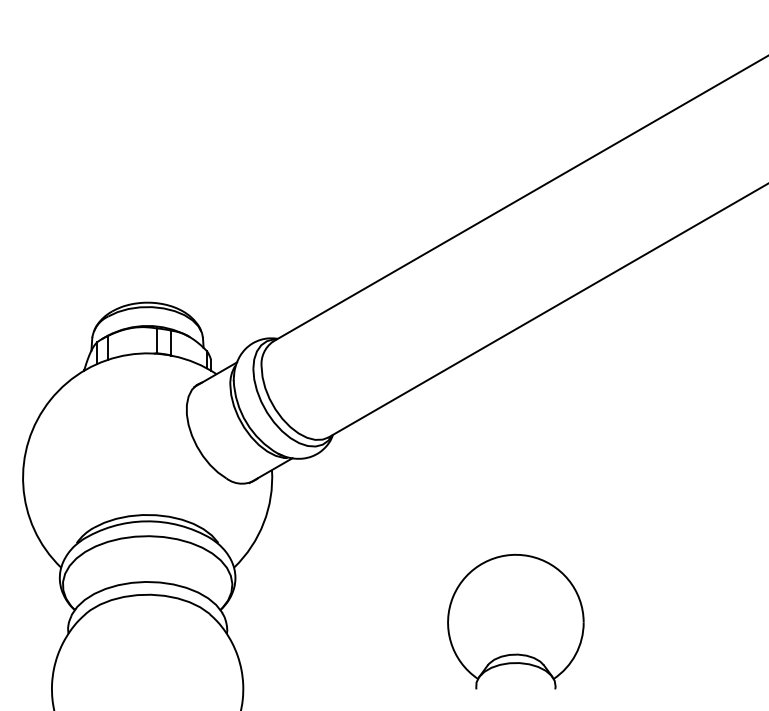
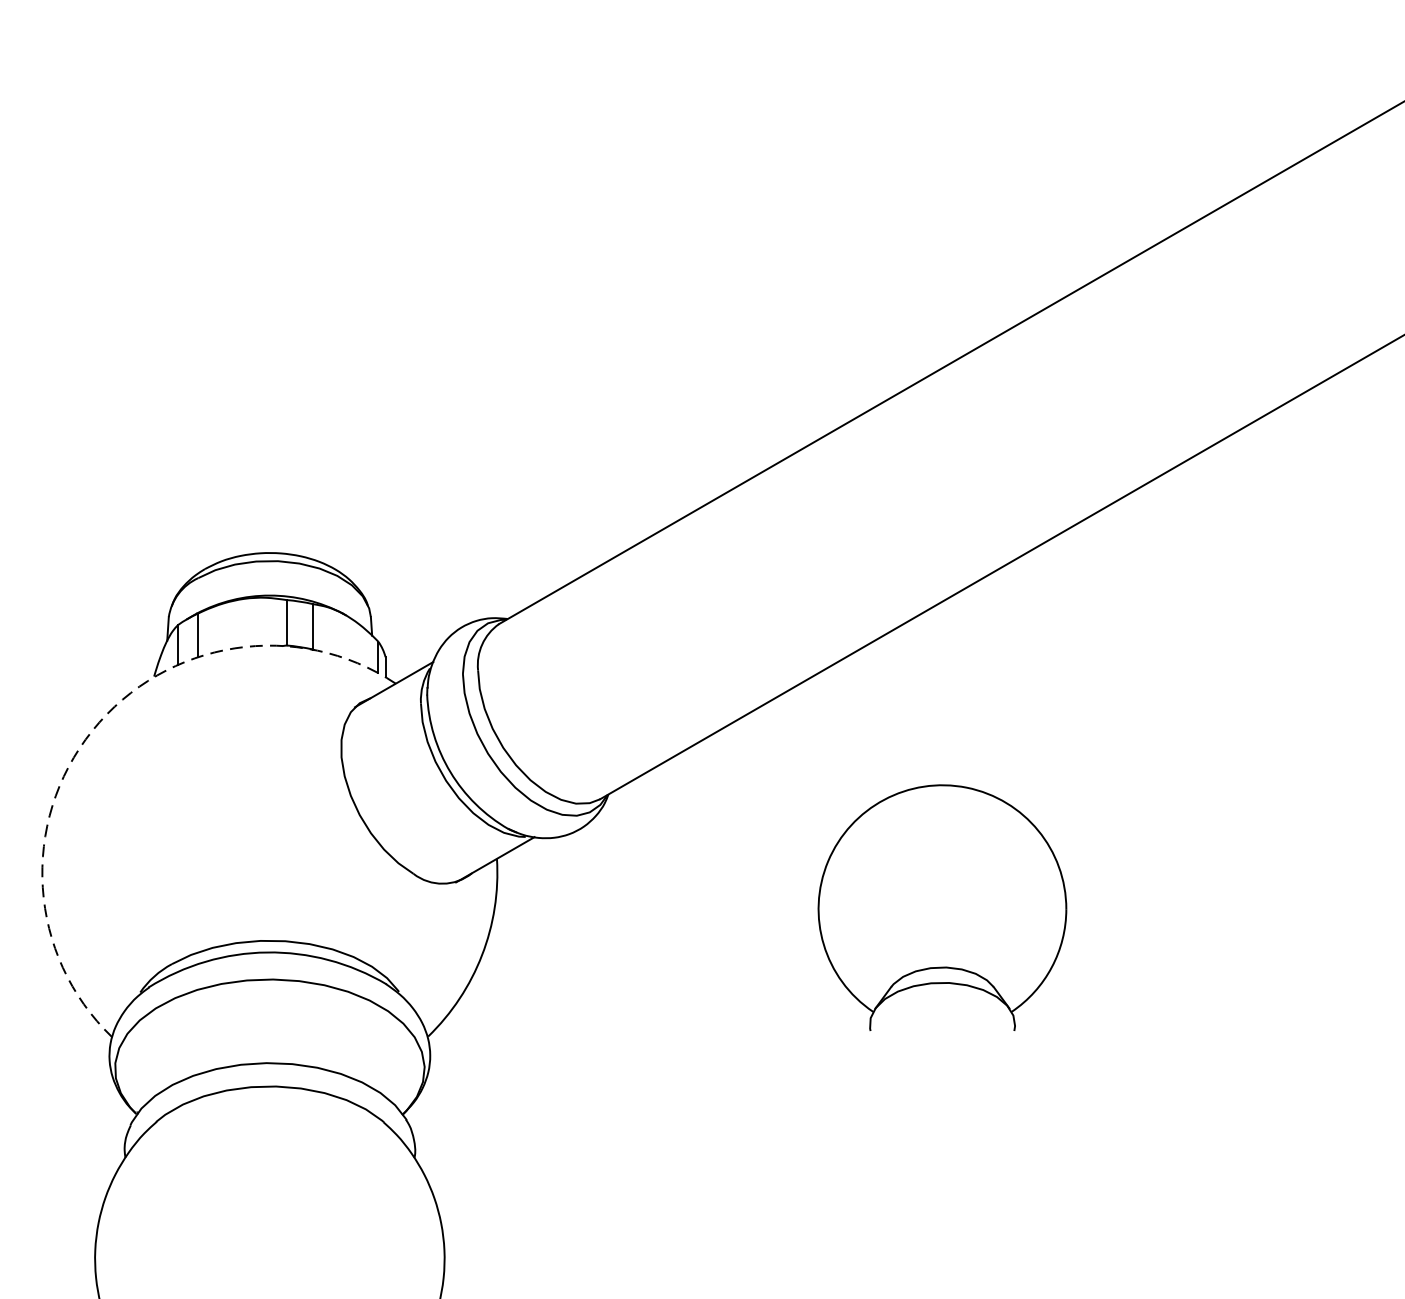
arc: (50, 399) -> (92, 729), solid -> dashed
part: (515, 621) -> (941, 907), moved

